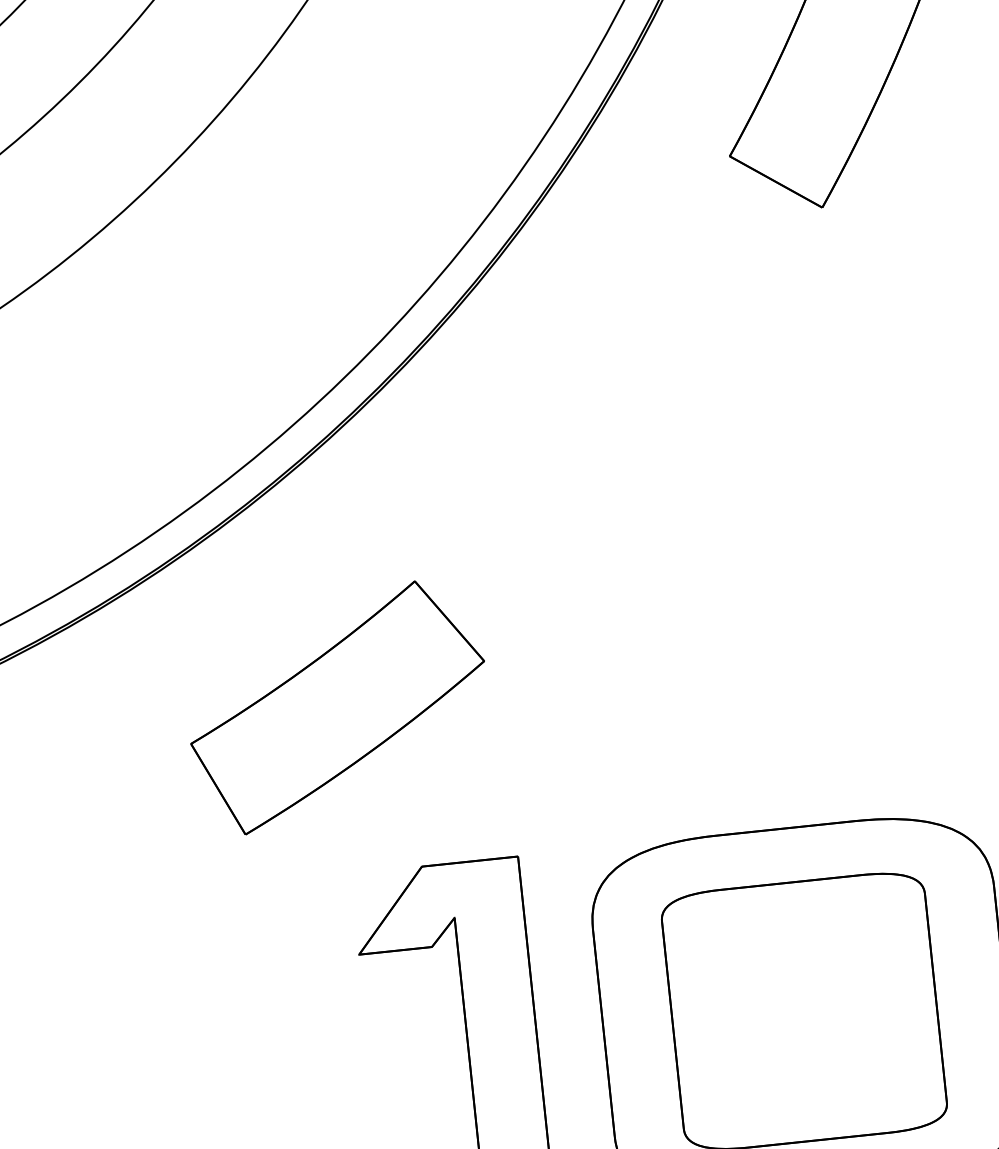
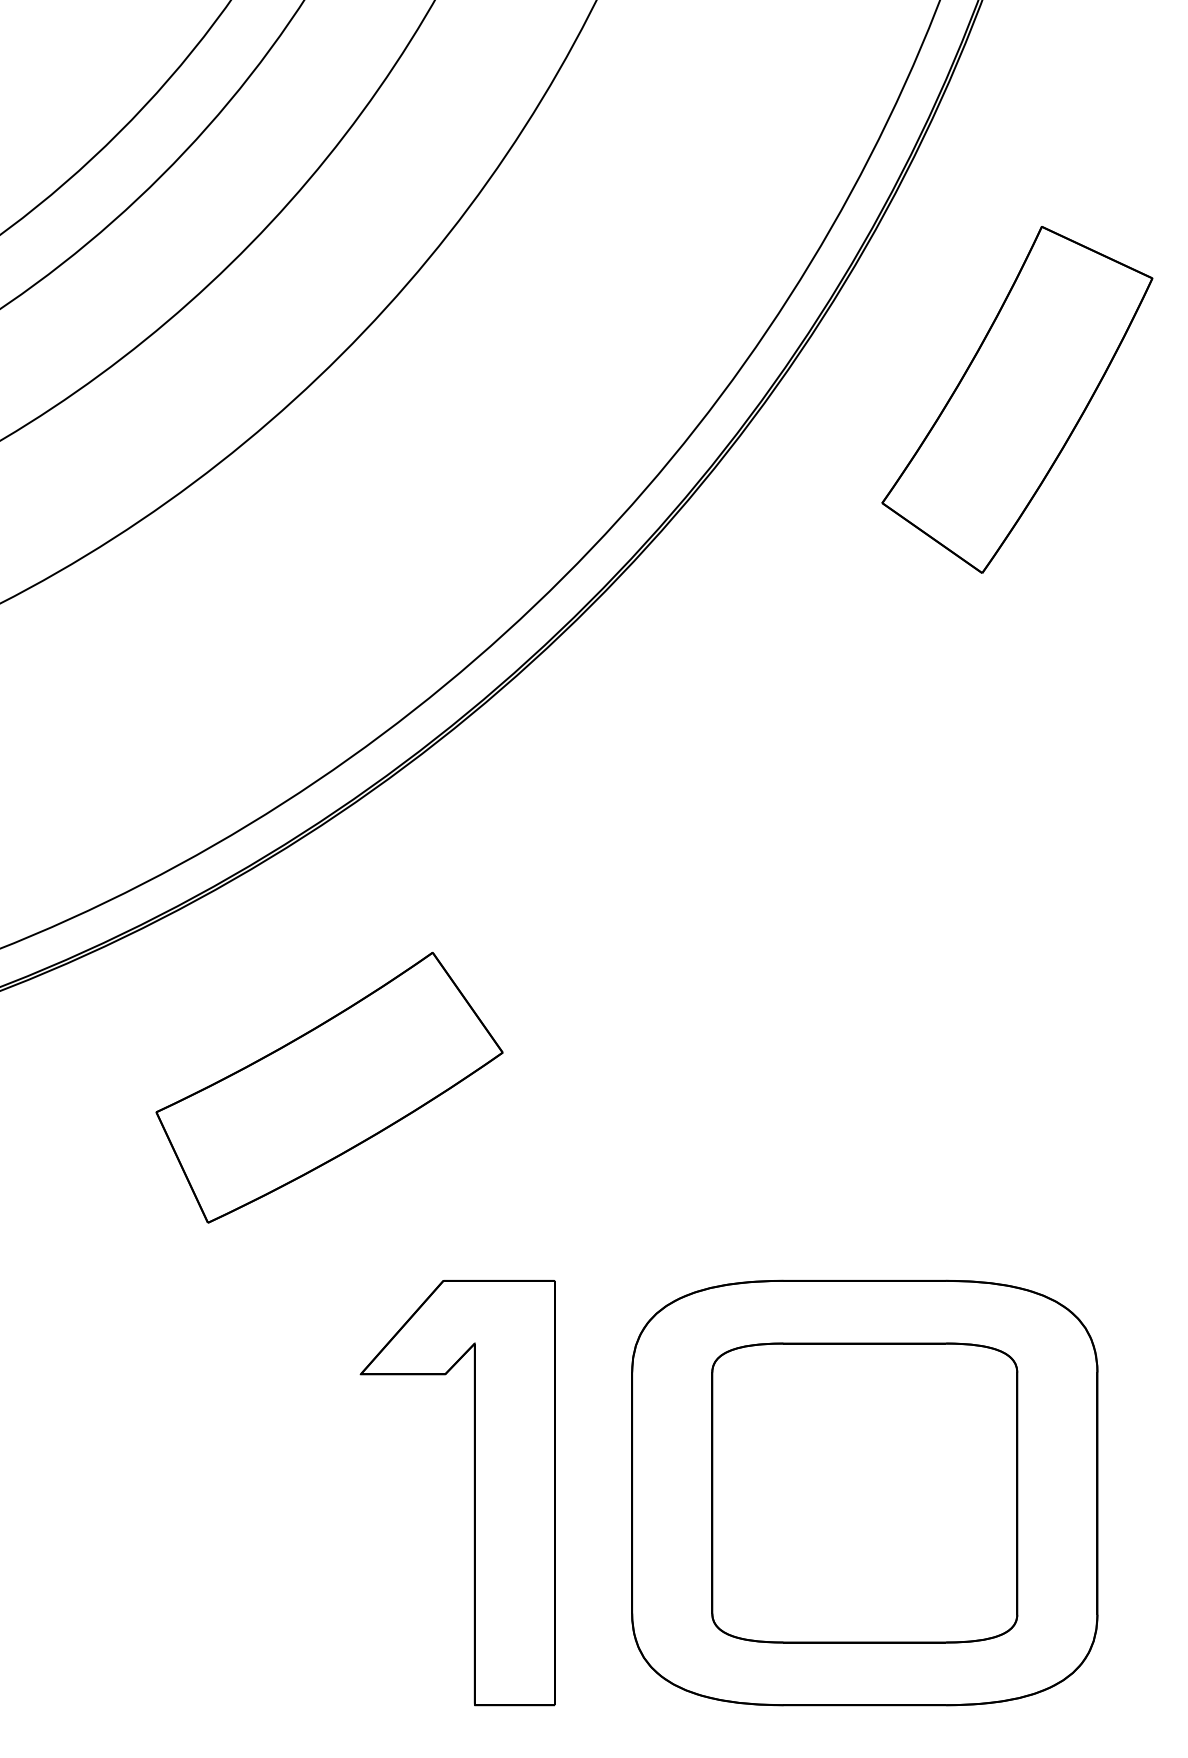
part: (338, 706) -> (329, 1087), moved

